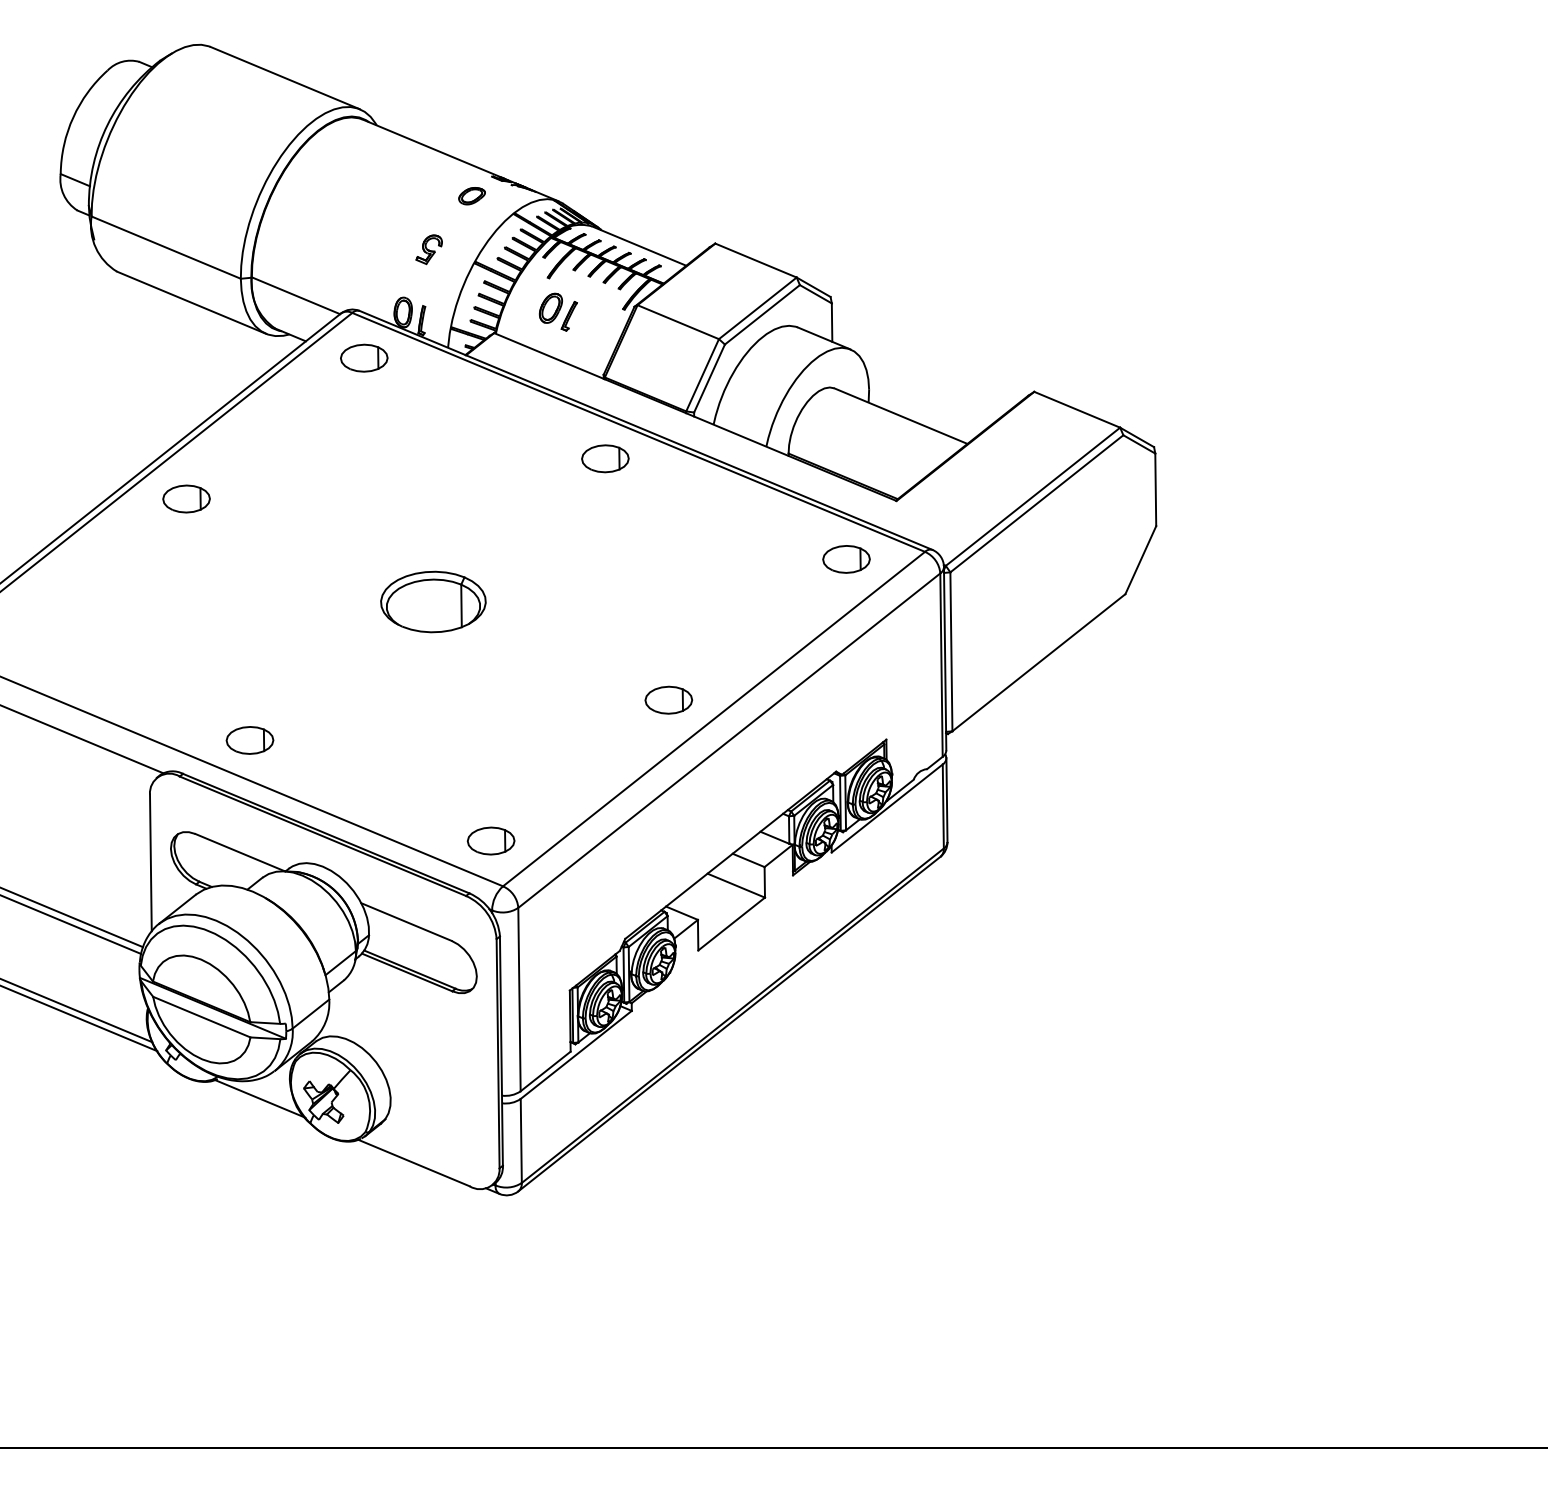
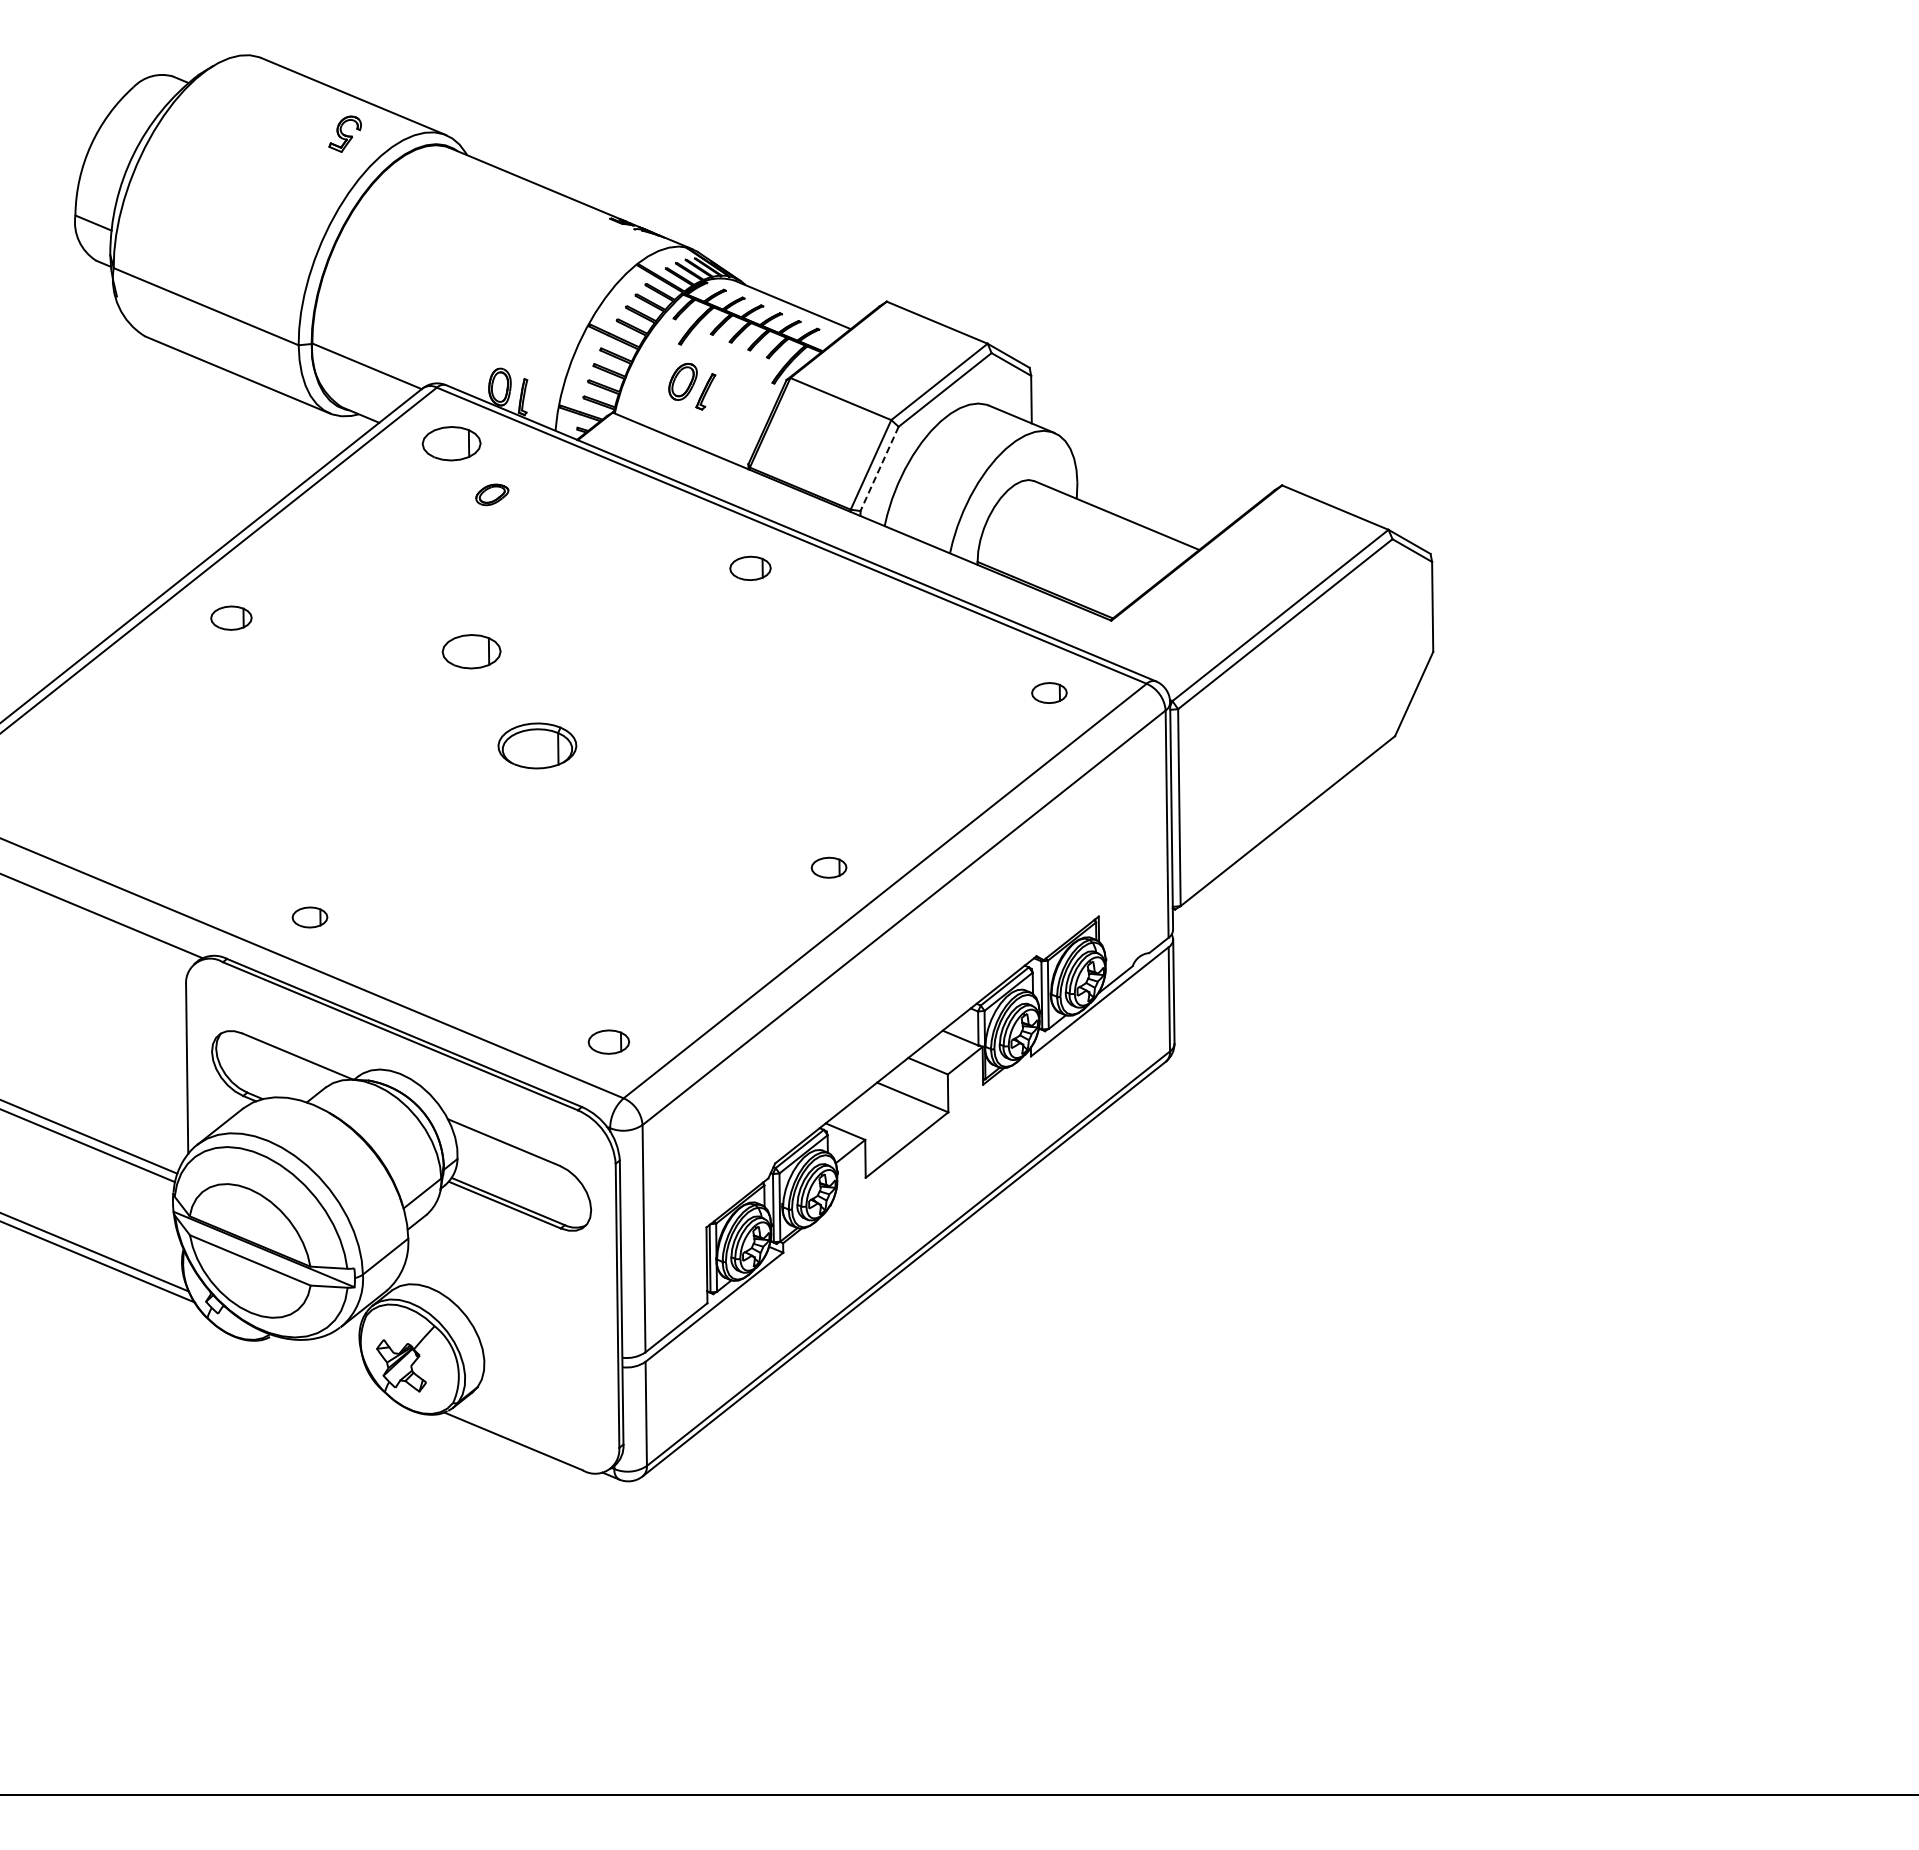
part: (472, 195) -> (492, 494), moved
part: (428, 249) -> (344, 133), moved
line: (709, 379) -> (879, 469), solid -> dashed
part: (605, 458) -> (750, 568), size x0.7
part: (186, 498) -> (231, 617), size x0.7
part: (380, 525) -> (471, 651), added
part: (846, 558) -> (1049, 692), size x0.6
part: (433, 601) -> (537, 745), size x0.6
part: (668, 700) -> (828, 867), size x0.6
part: (249, 740) -> (309, 917), size x0.6
part: (490, 840) -> (608, 1041), size x0.7
line: (260, 1098) -> (322, 1361), removed

